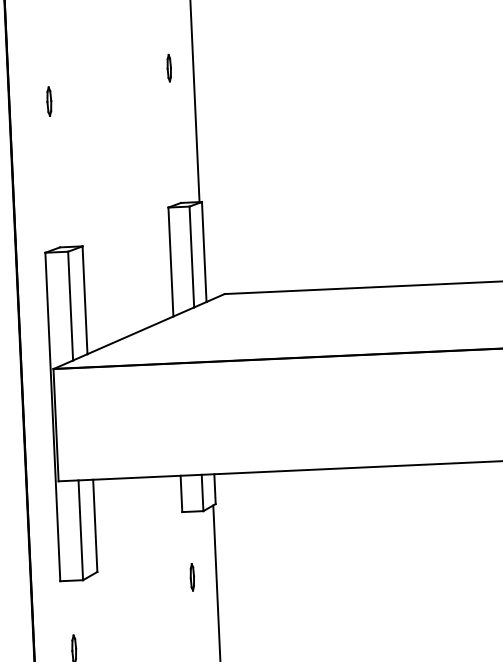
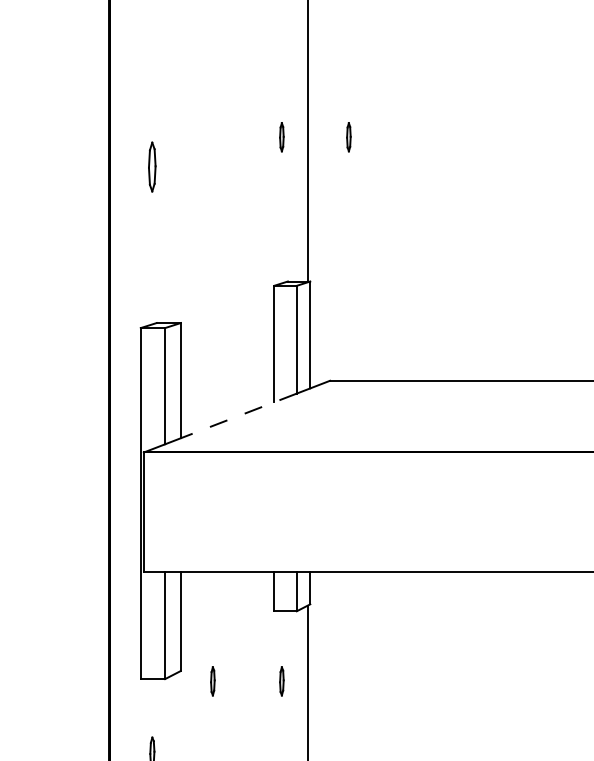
part: (231, 65) -> (348, 137), added
part: (49, 101) -> (152, 166), size x1.6
line: (140, 331) -> (238, 416), solid -> dashed
part: (127, 580) -> (212, 681), added

